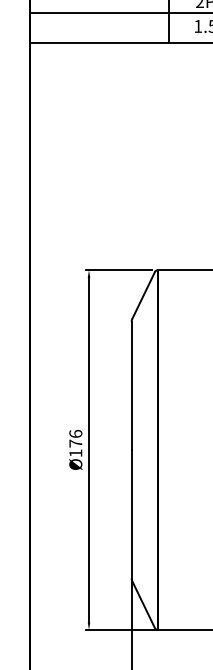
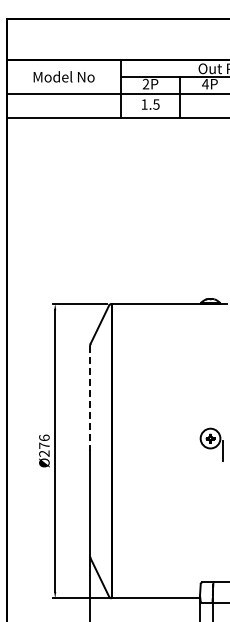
line: (132, 385) -> (90, 398), solid -> dashed
text: (75, 453) -> (44, 453), 176 -> 276

